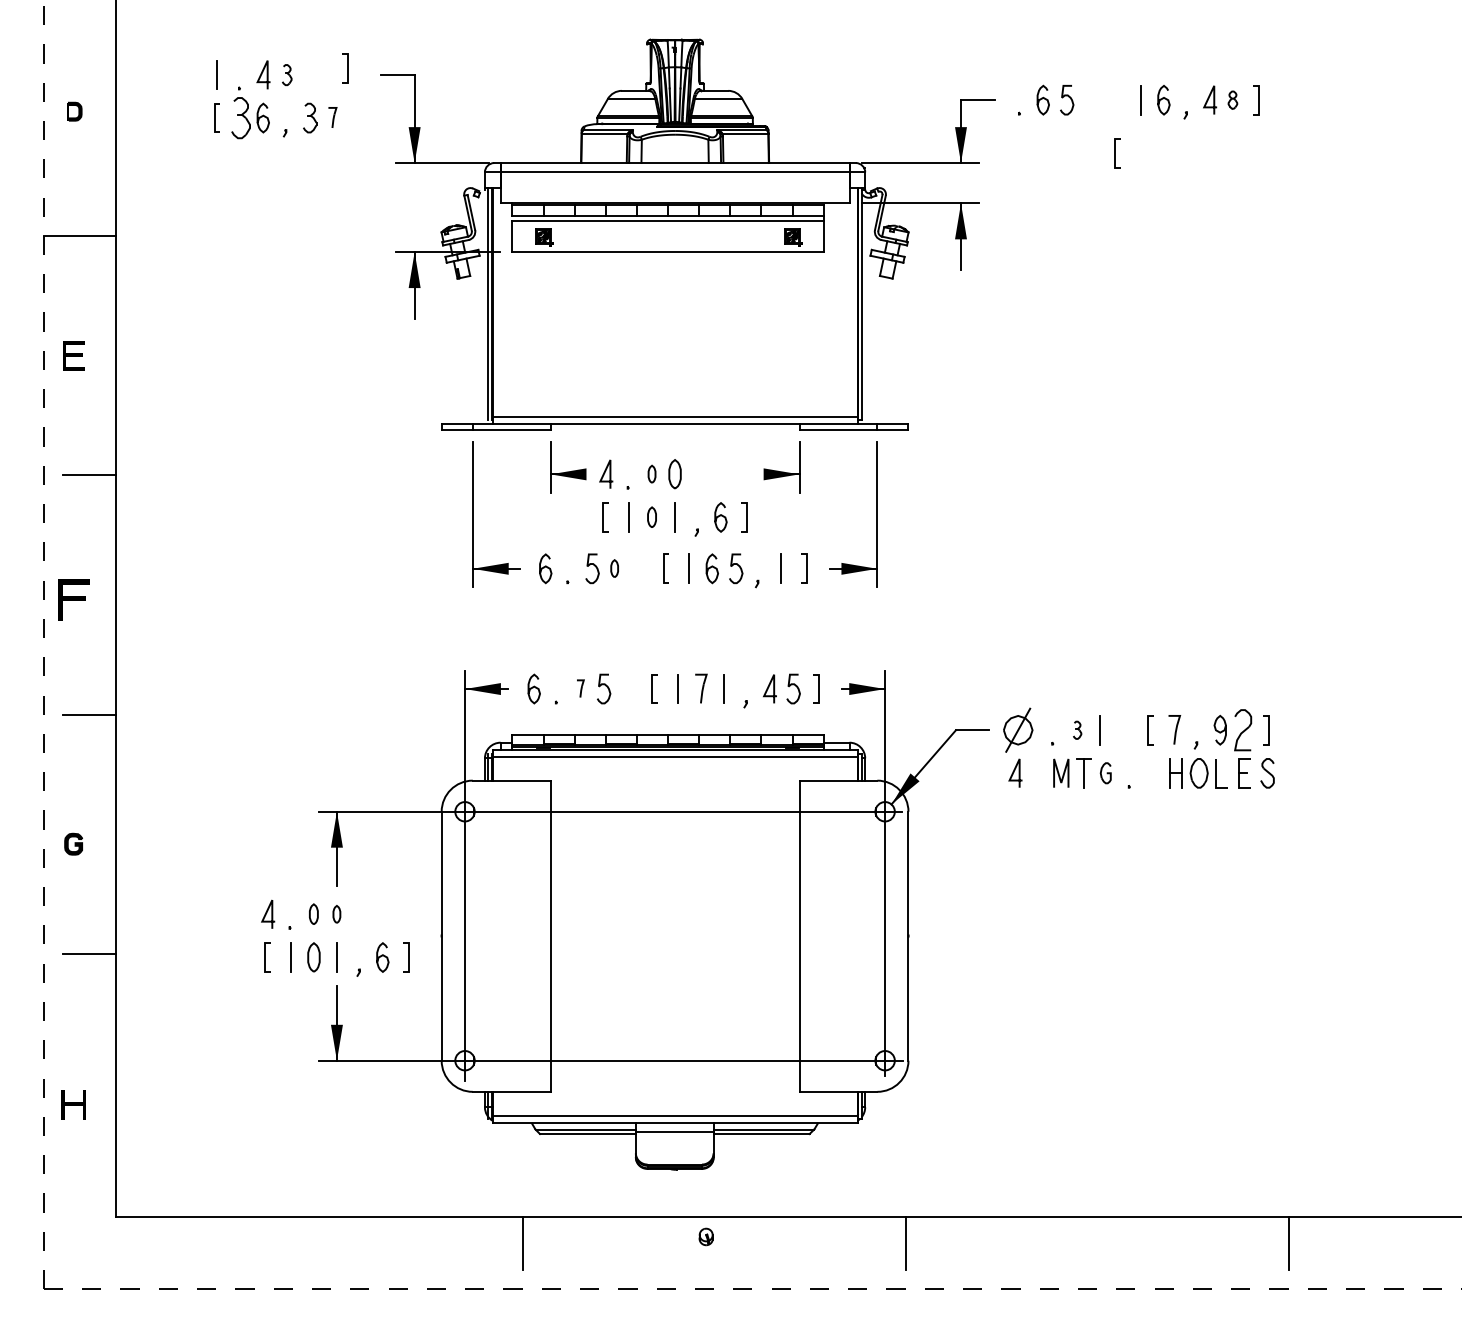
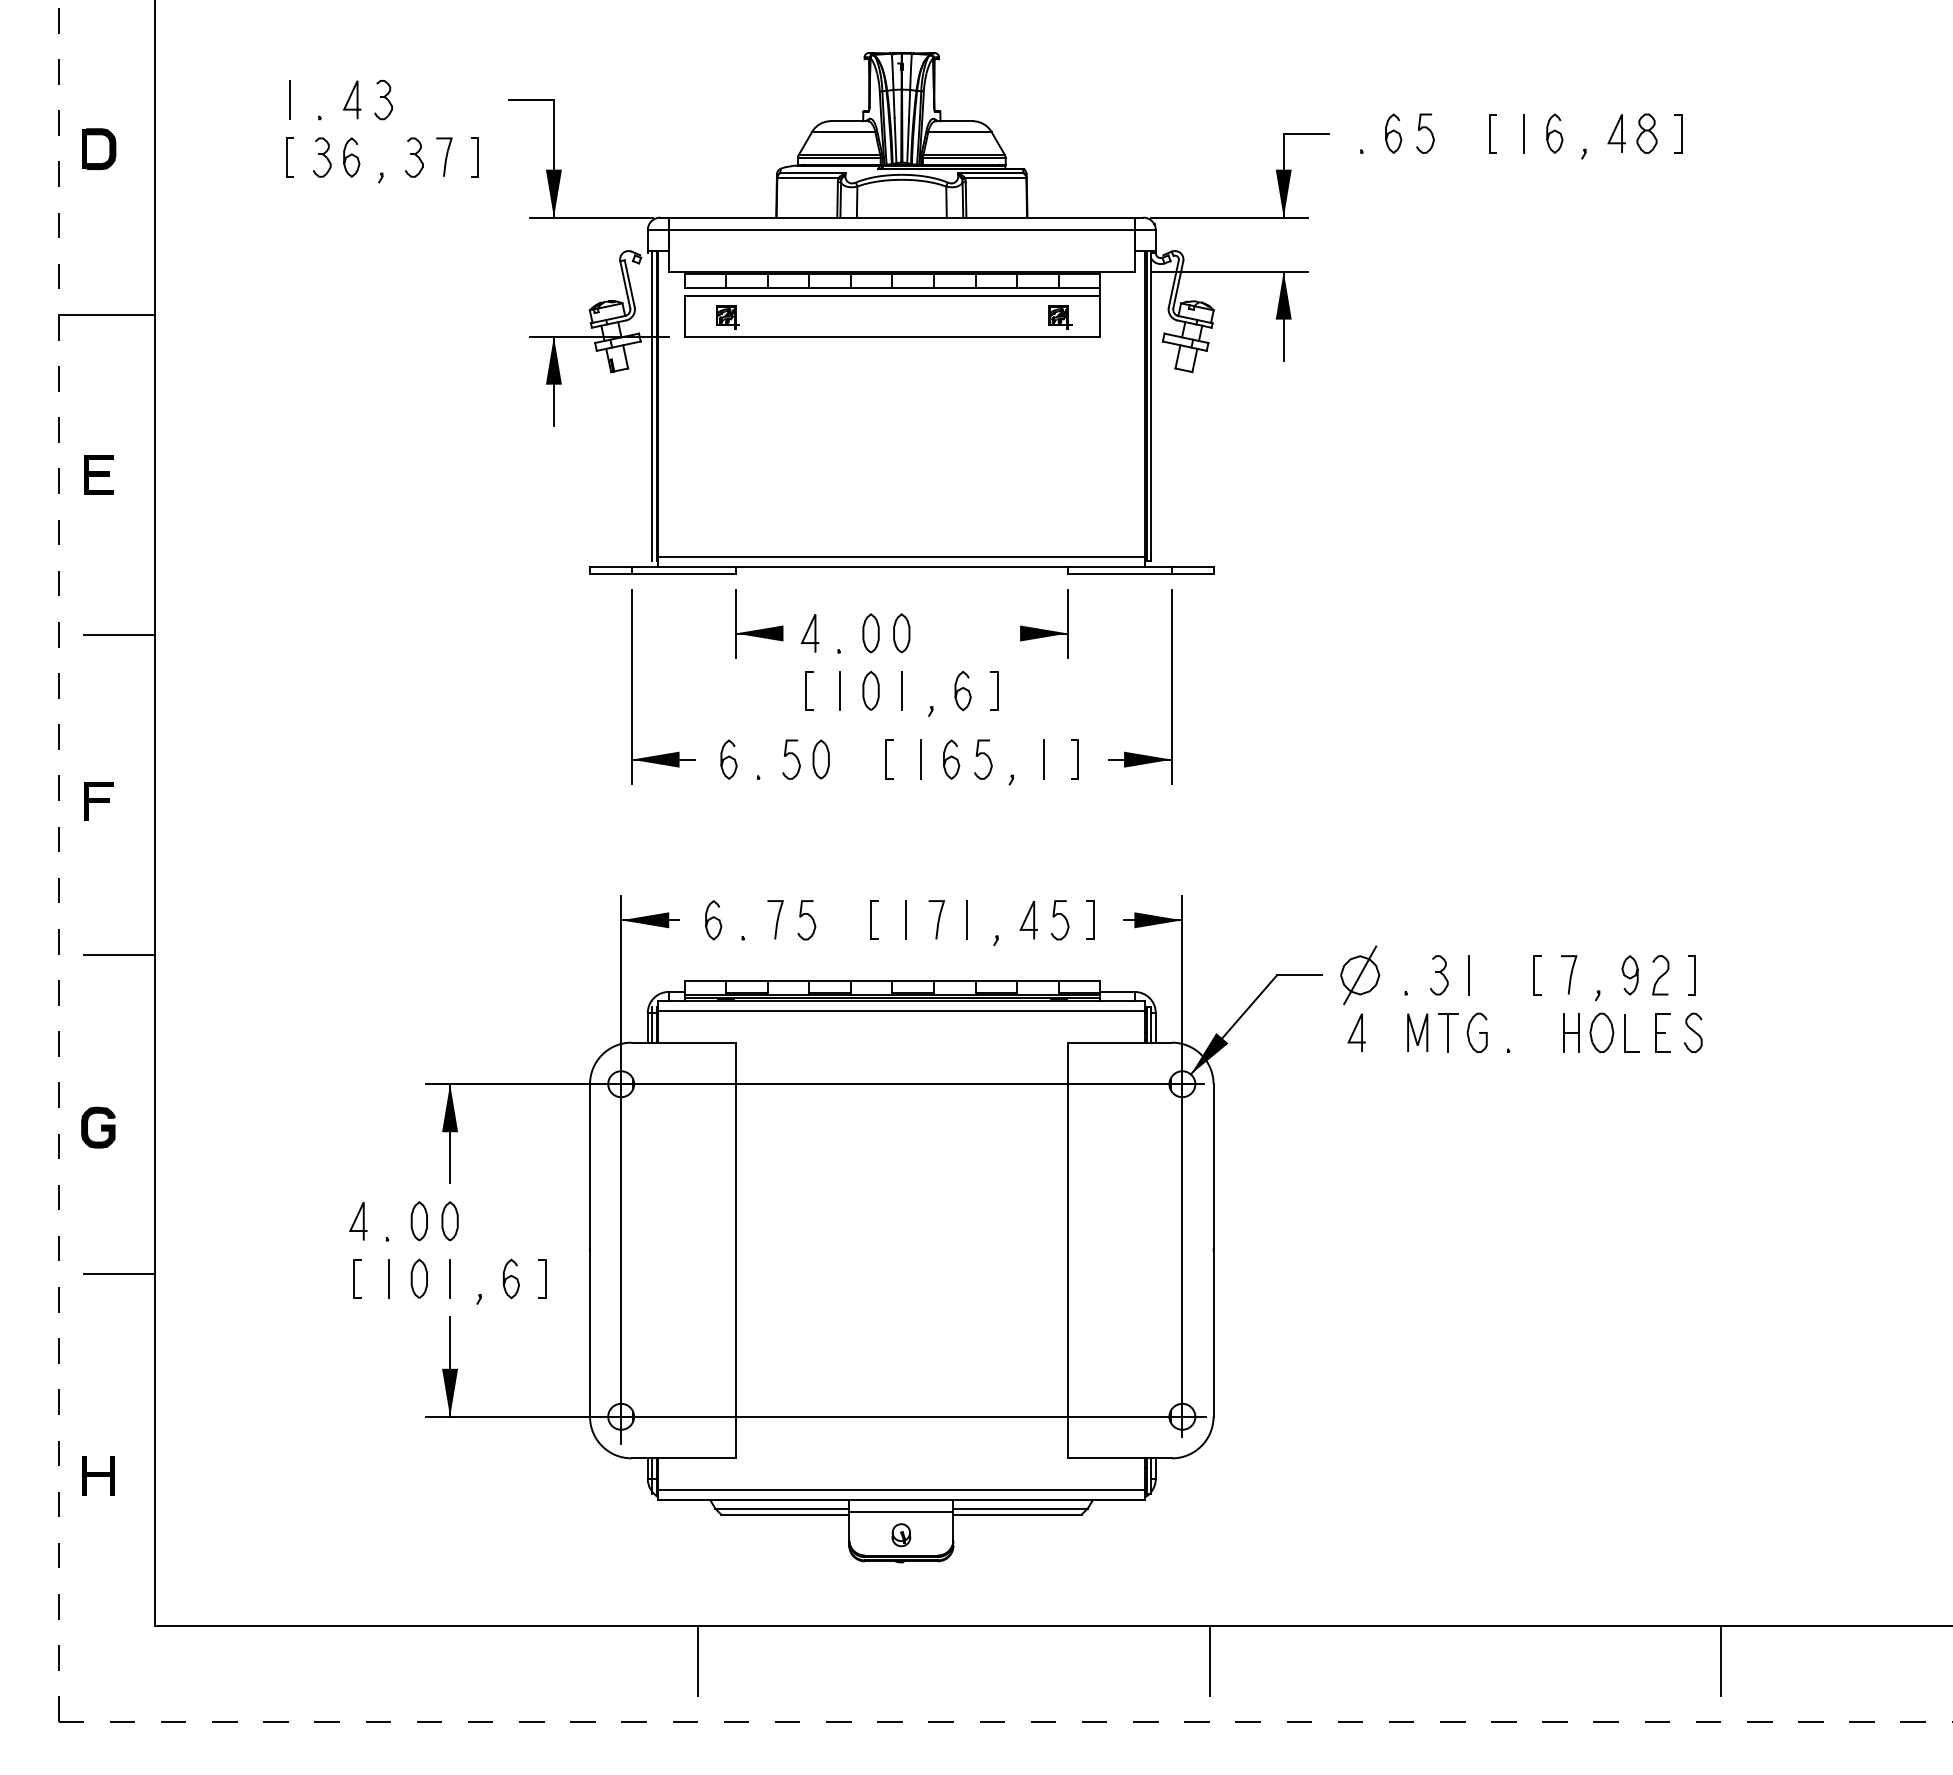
line: (346, 68) -> (477, 157), moved
part: (287, 75) -> (383, 100), size x1.43
part: (1232, 100) -> (1646, 133), size x1.67
part: (74, 111) -> (99, 148), size x1.67
part: (332, 117) -> (444, 156), size x1.43
part: (241, 118) -> (322, 157), size x0.71
line: (1115, 153) -> (1490, 133), moved
part: (651, 474) -> (870, 633), size x1.67
part: (651, 517) -> (870, 690), size x1.43
part: (614, 568) -> (820, 759), size x1.67
part: (73, 600) -> (98, 801), size x0.71
part: (580, 688) -> (775, 919), size x1.67
part: (1077, 730) -> (1439, 975), size x1.67
part: (1243, 730) -> (1660, 975), size x0.71
part: (1105, 773) -> (1476, 1032), size x1.43
part: (73, 844) -> (98, 1127), size x1.43
part: (313, 913) -> (418, 1220), size x1.43
part: (336, 914) -> (449, 1221), size x1.67
part: (706, 1237) -> (901, 1535), moved

